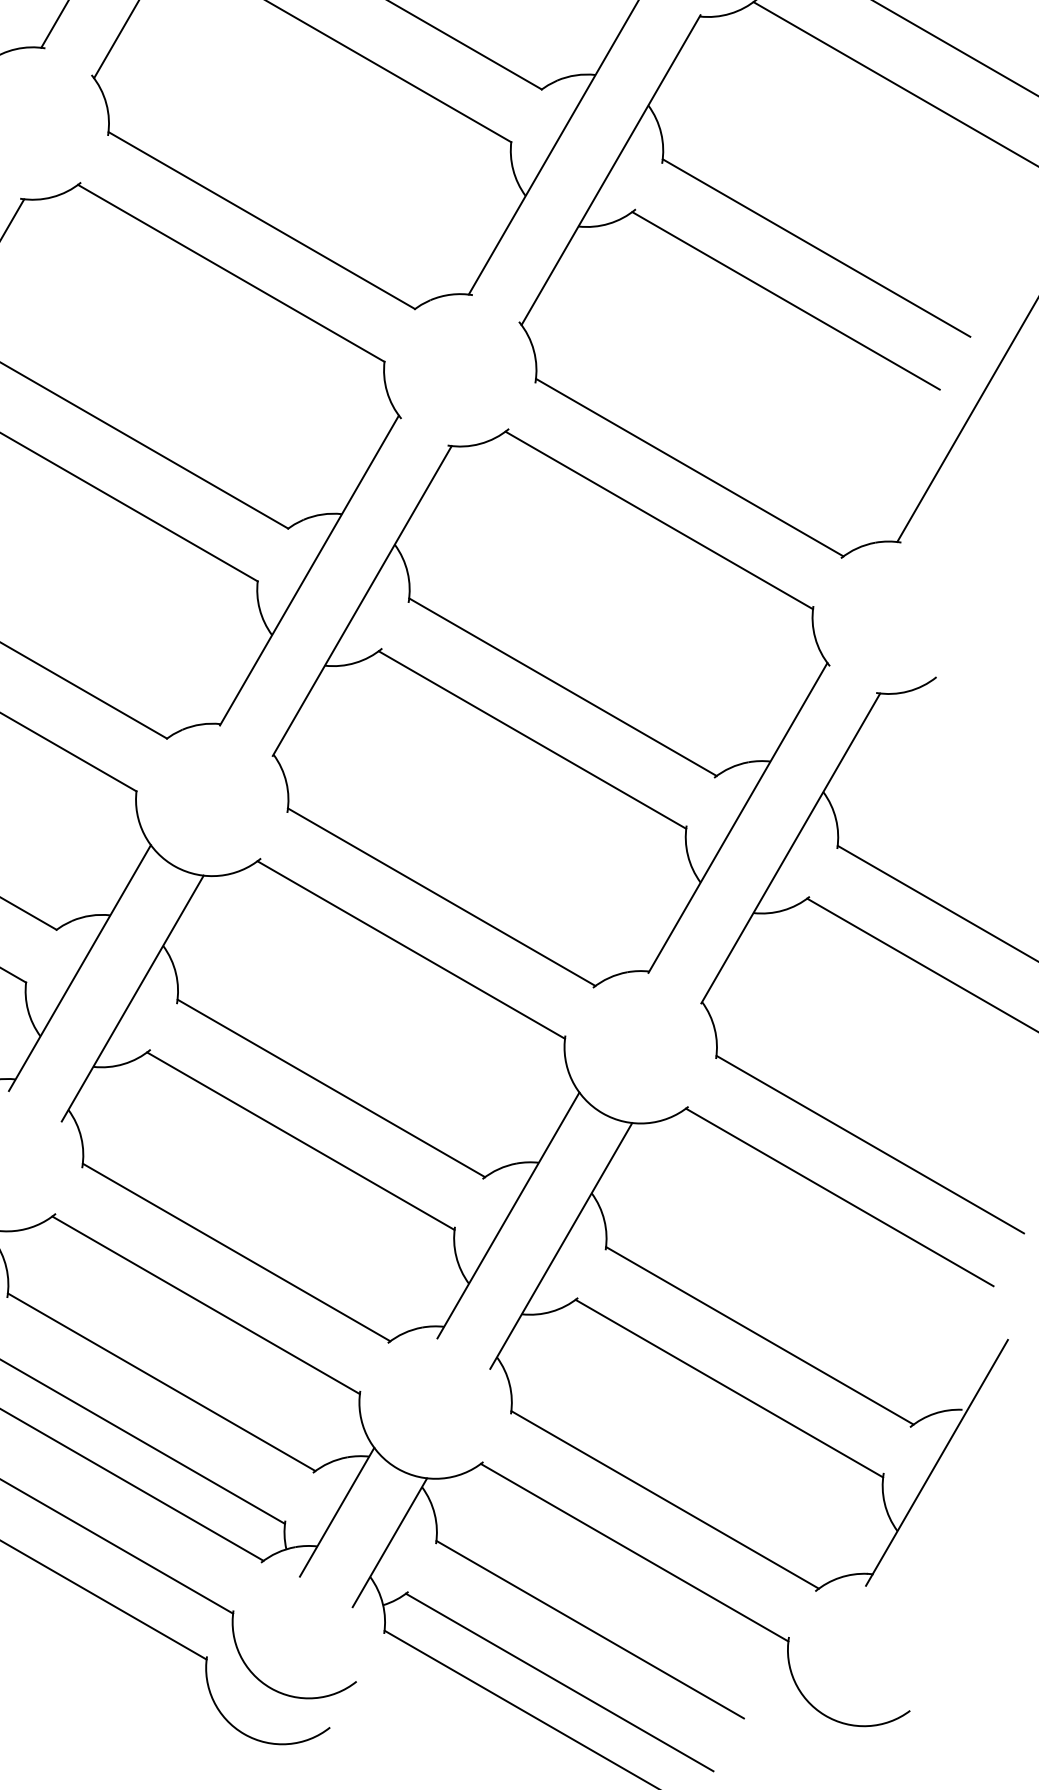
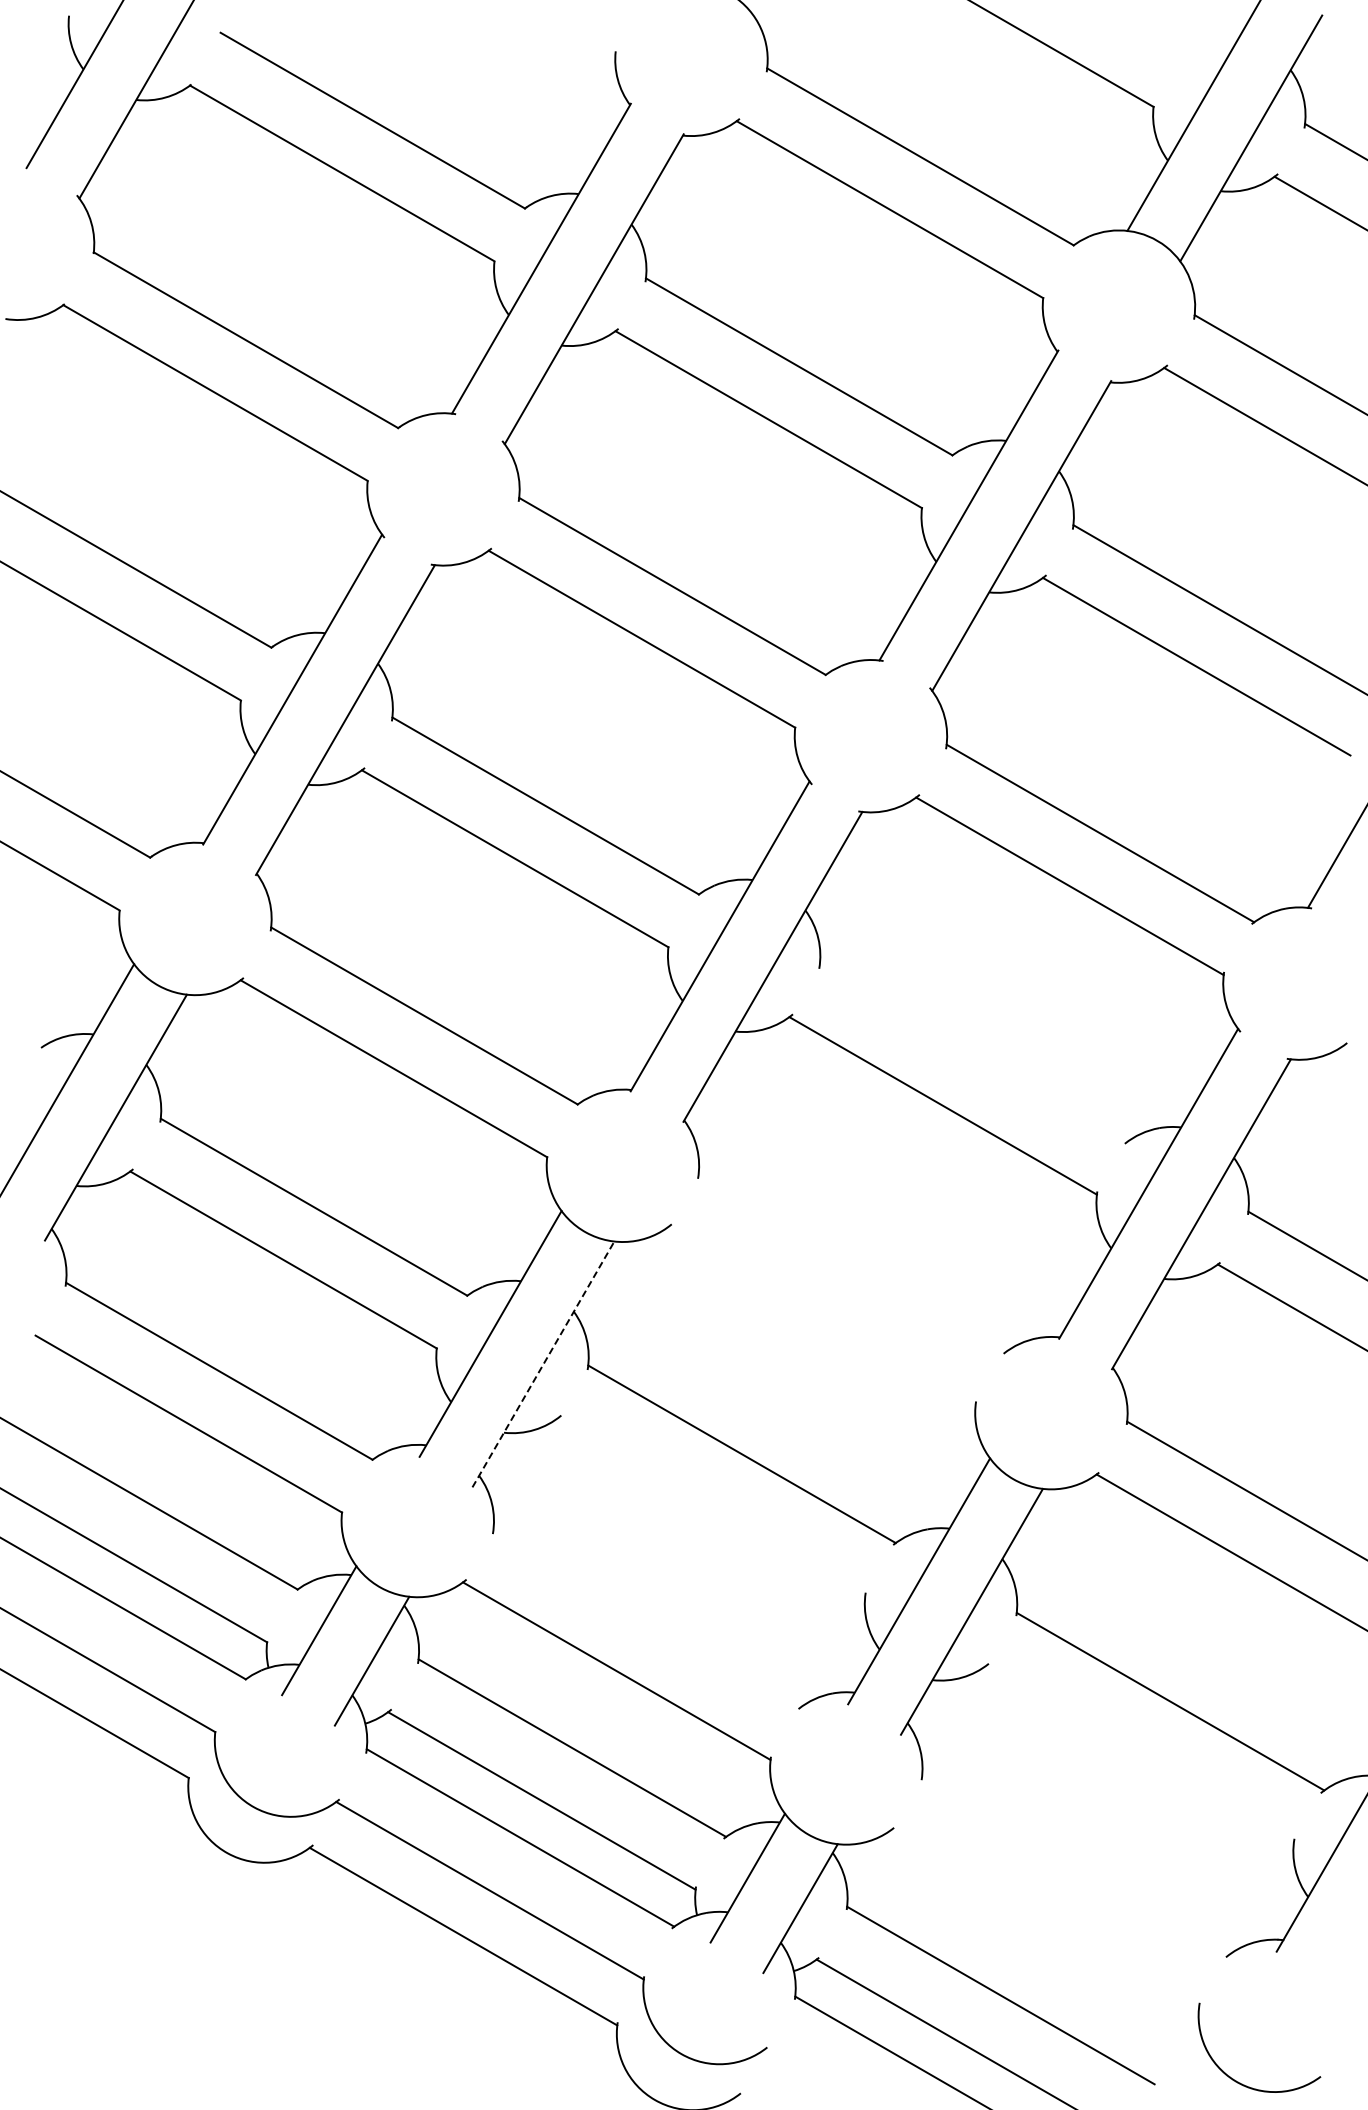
line: (562, 686) -> (973, 1052), removed
line: (441, 896) -> (852, 1262), removed
line: (410, 949) -> (821, 1315), removed
line: (132, 998) -> (543, 1364), solid -> dashed
line: (300, 1140) -> (711, 1506), removed
line: (236, 1252) -> (647, 1618), removed
line: (728, 1388) -> (1139, 1754), removed
line: (664, 1499) -> (1075, 1865), removed
line: (634, 1552) -> (1045, 1918), removed

